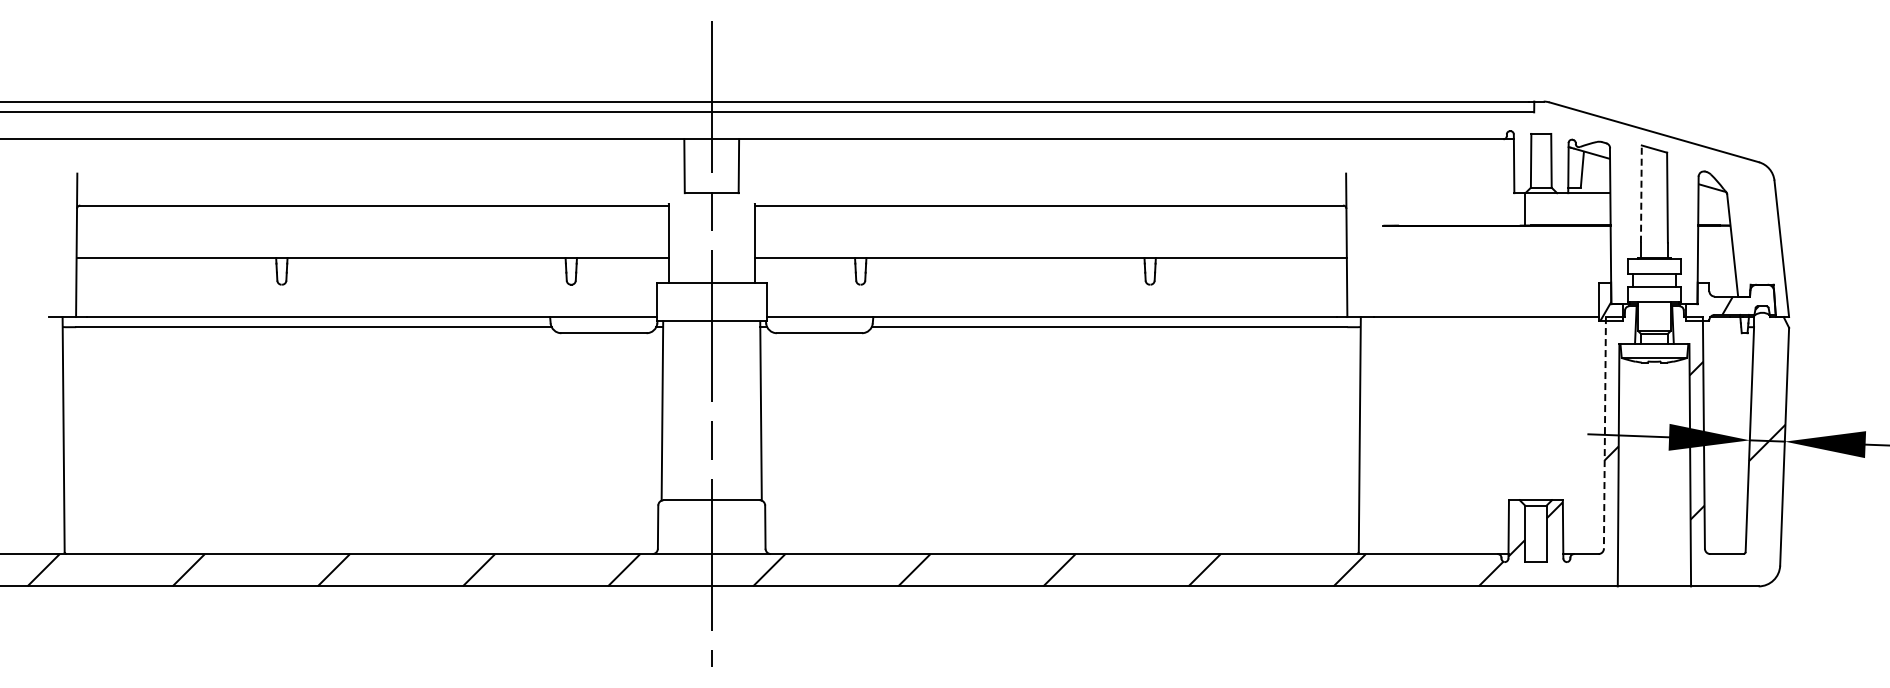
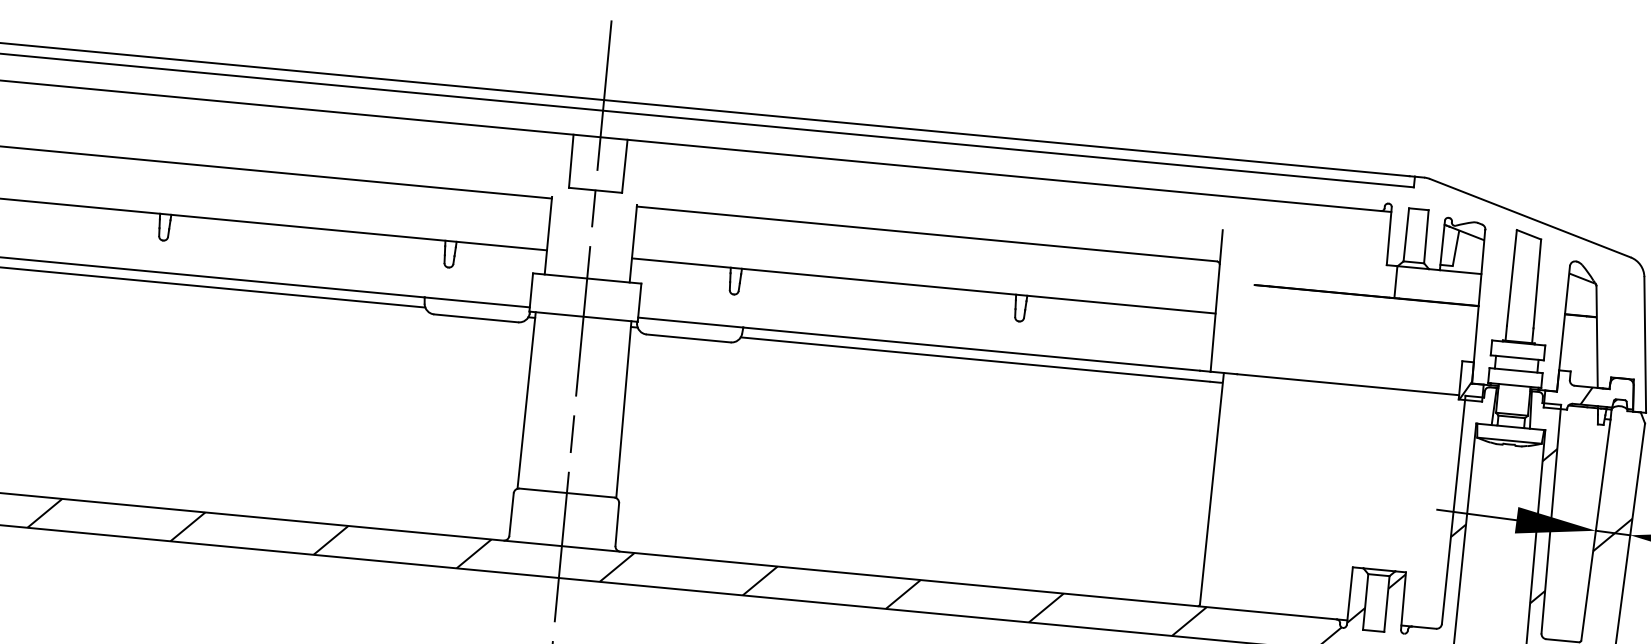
line: (1641, 194) -> (1511, 278), dashed -> solid
line: (1604, 432) -> (1453, 509), dashed -> solid

